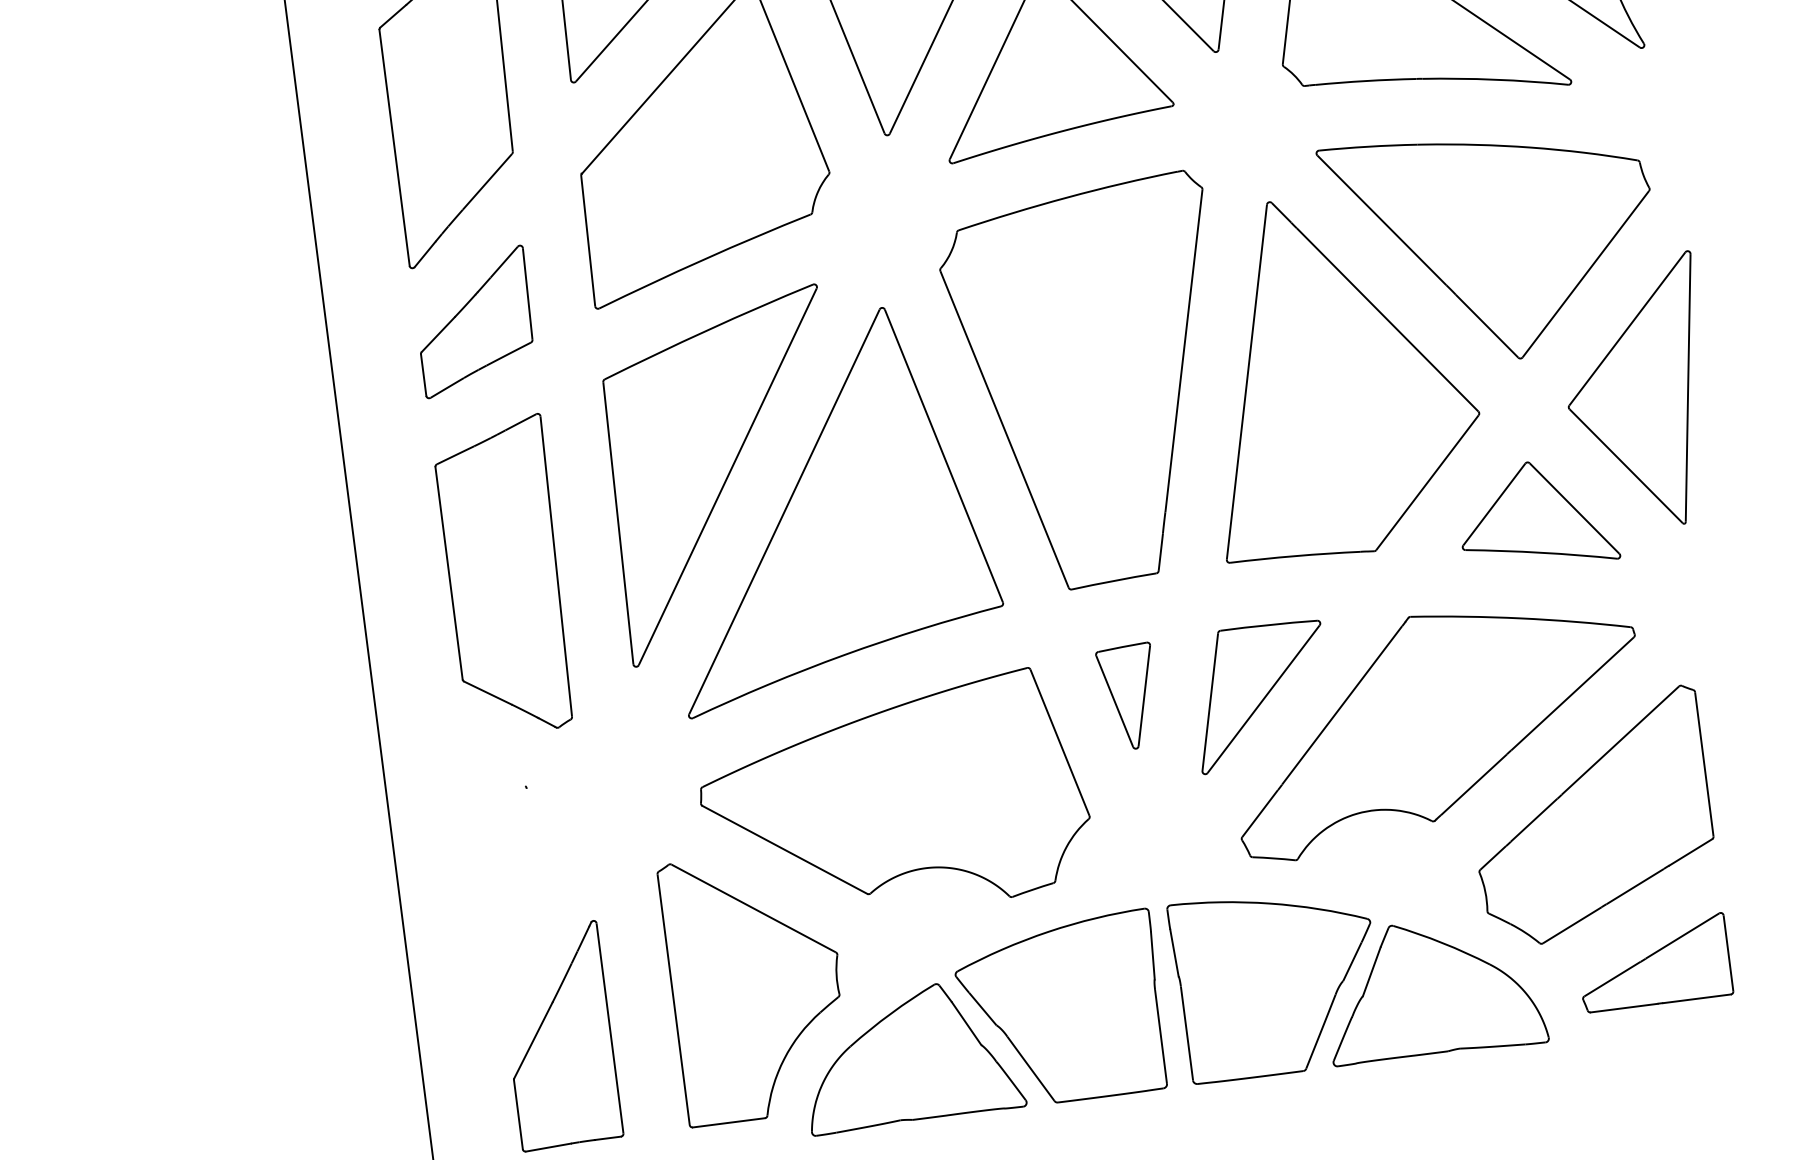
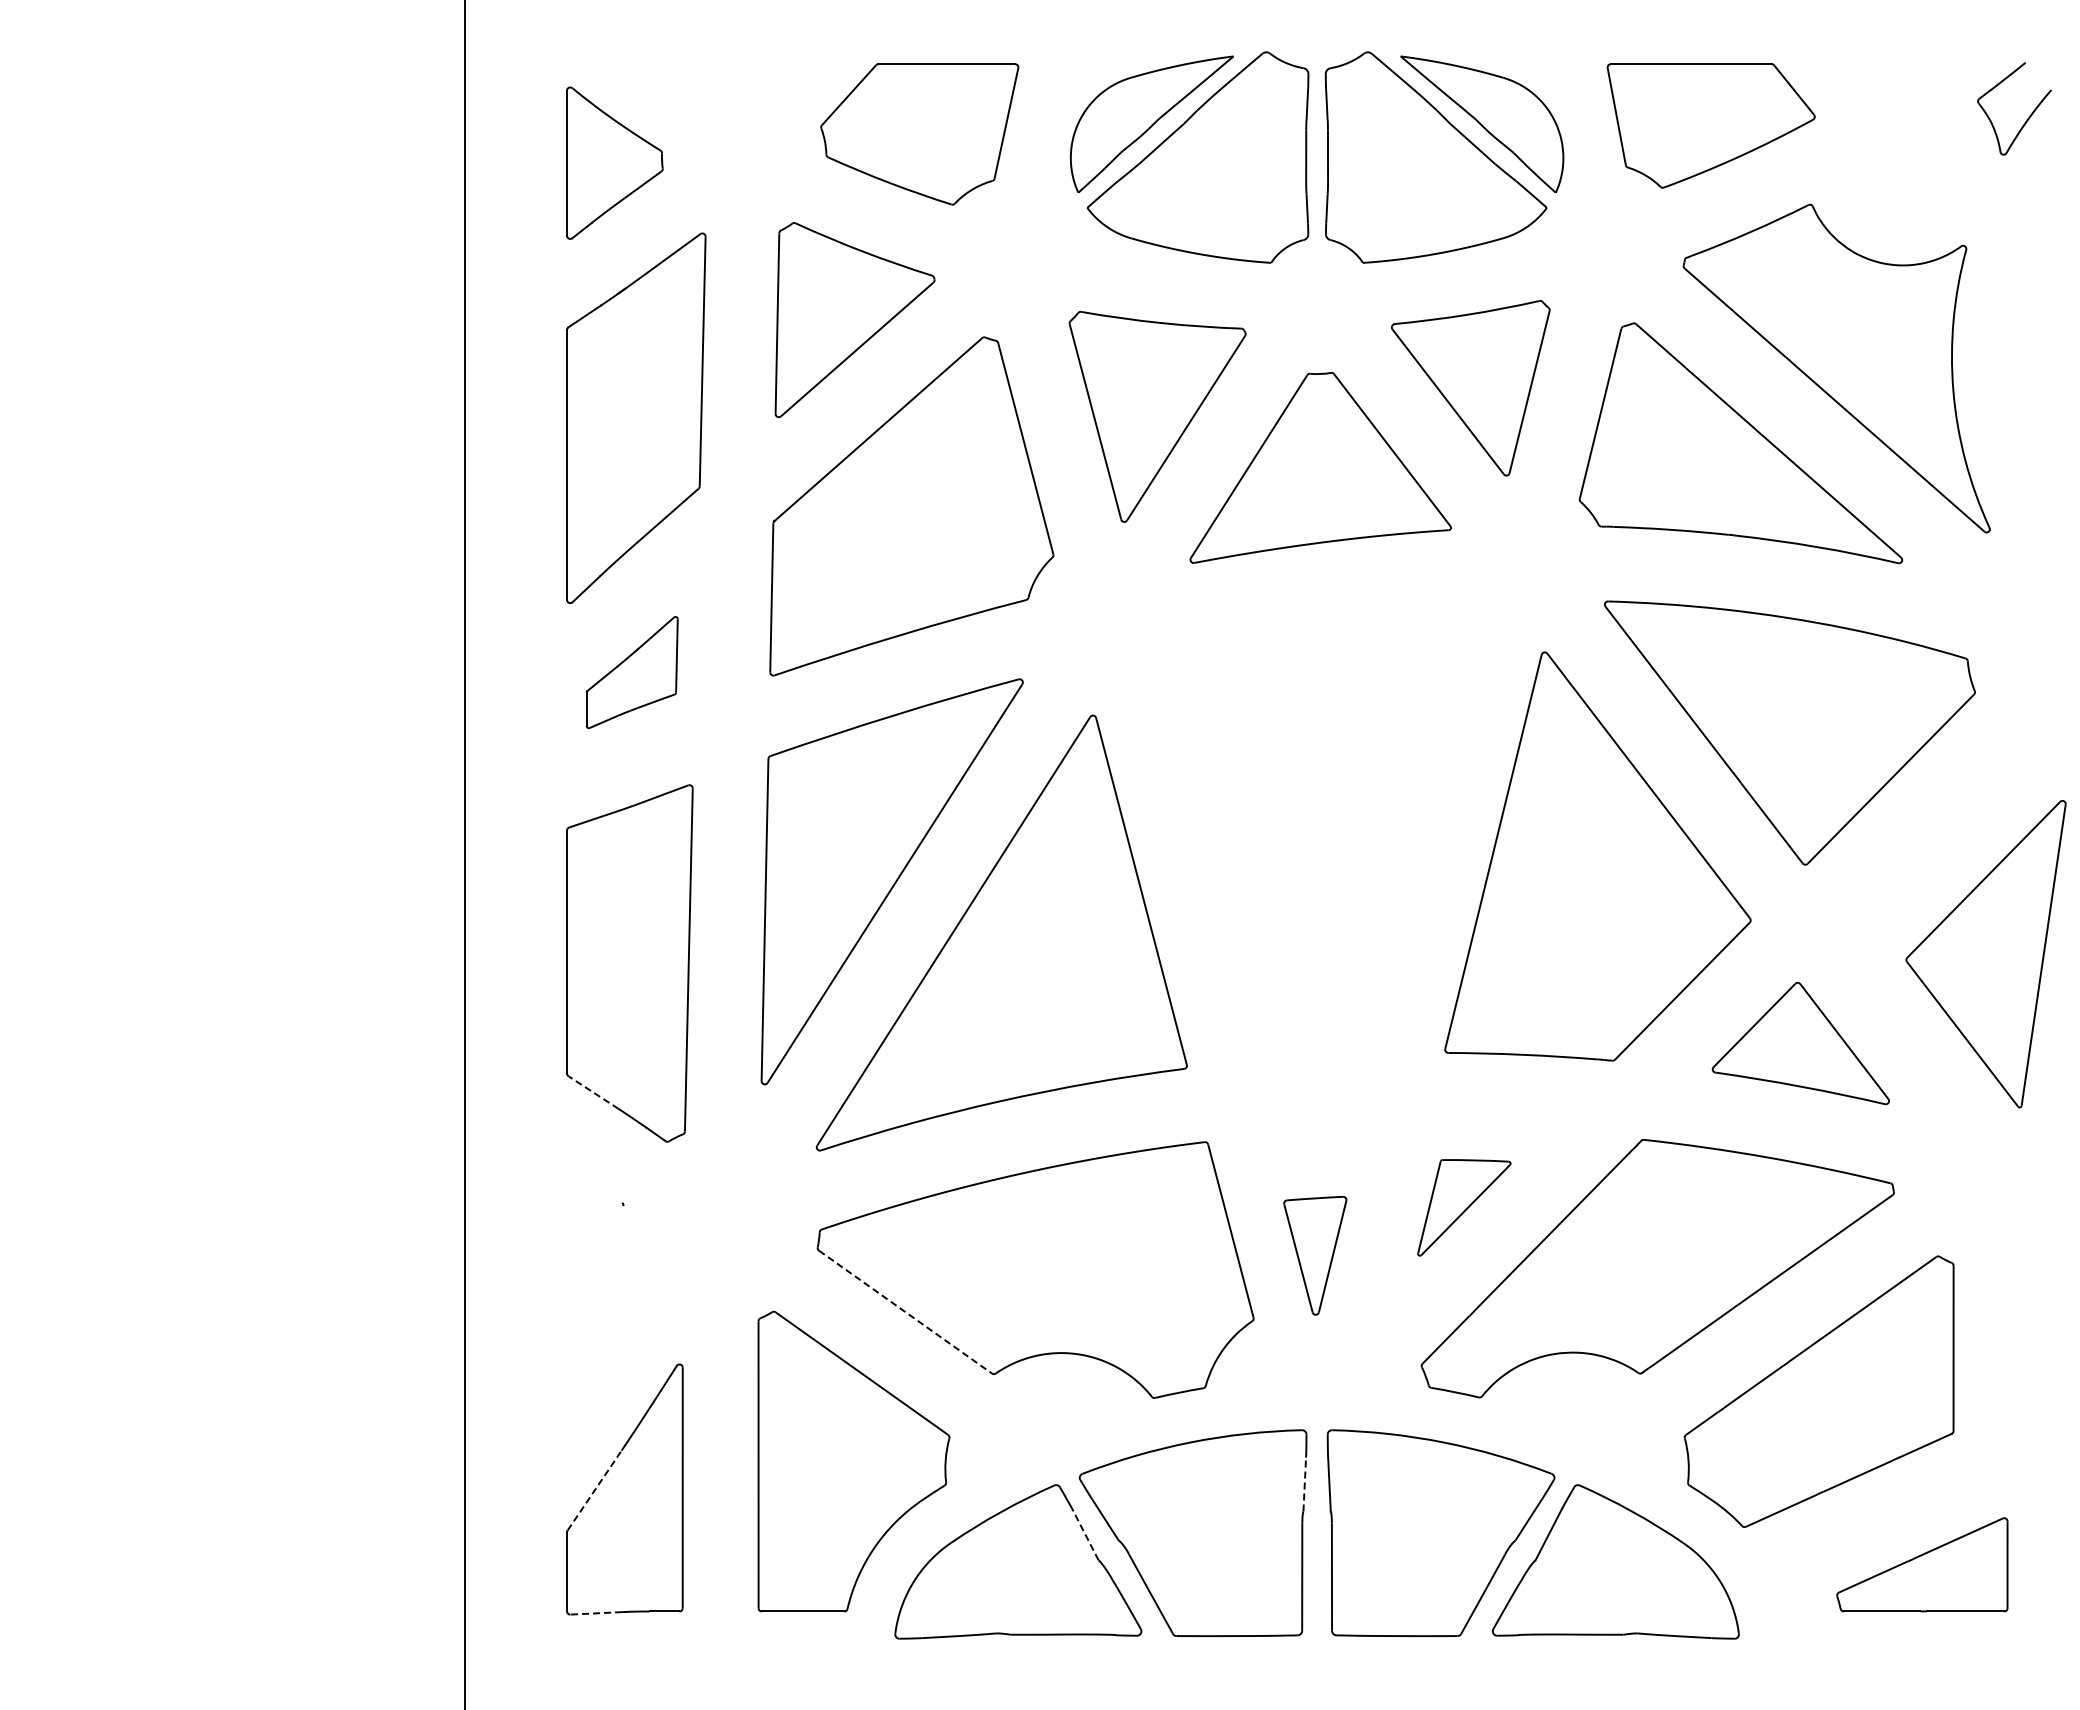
part: (474, 321) -> (632, 672), size x0.7
part: (1091, 384) -> (1317, 832), removed
part: (1637, 393) -> (1985, 954), moved
line: (487, 693) -> (593, 1092), solid -> dashed
part: (1129, 696) -> (1315, 1255), moved
part: (1261, 696) -> (1464, 1207), size x0.6
line: (784, 850) -> (905, 1312), solid -> dashed
line: (1152, 955) -> (1304, 1484), solid -> dashed
part: (1654, 962) -> (1922, 1564), moved
line: (965, 1023) -> (1084, 1533), solid -> dashed
line: (533, 1040) -> (594, 1490), solid -> dashed
line: (548, 1147) -> (596, 1613), solid -> dashed

